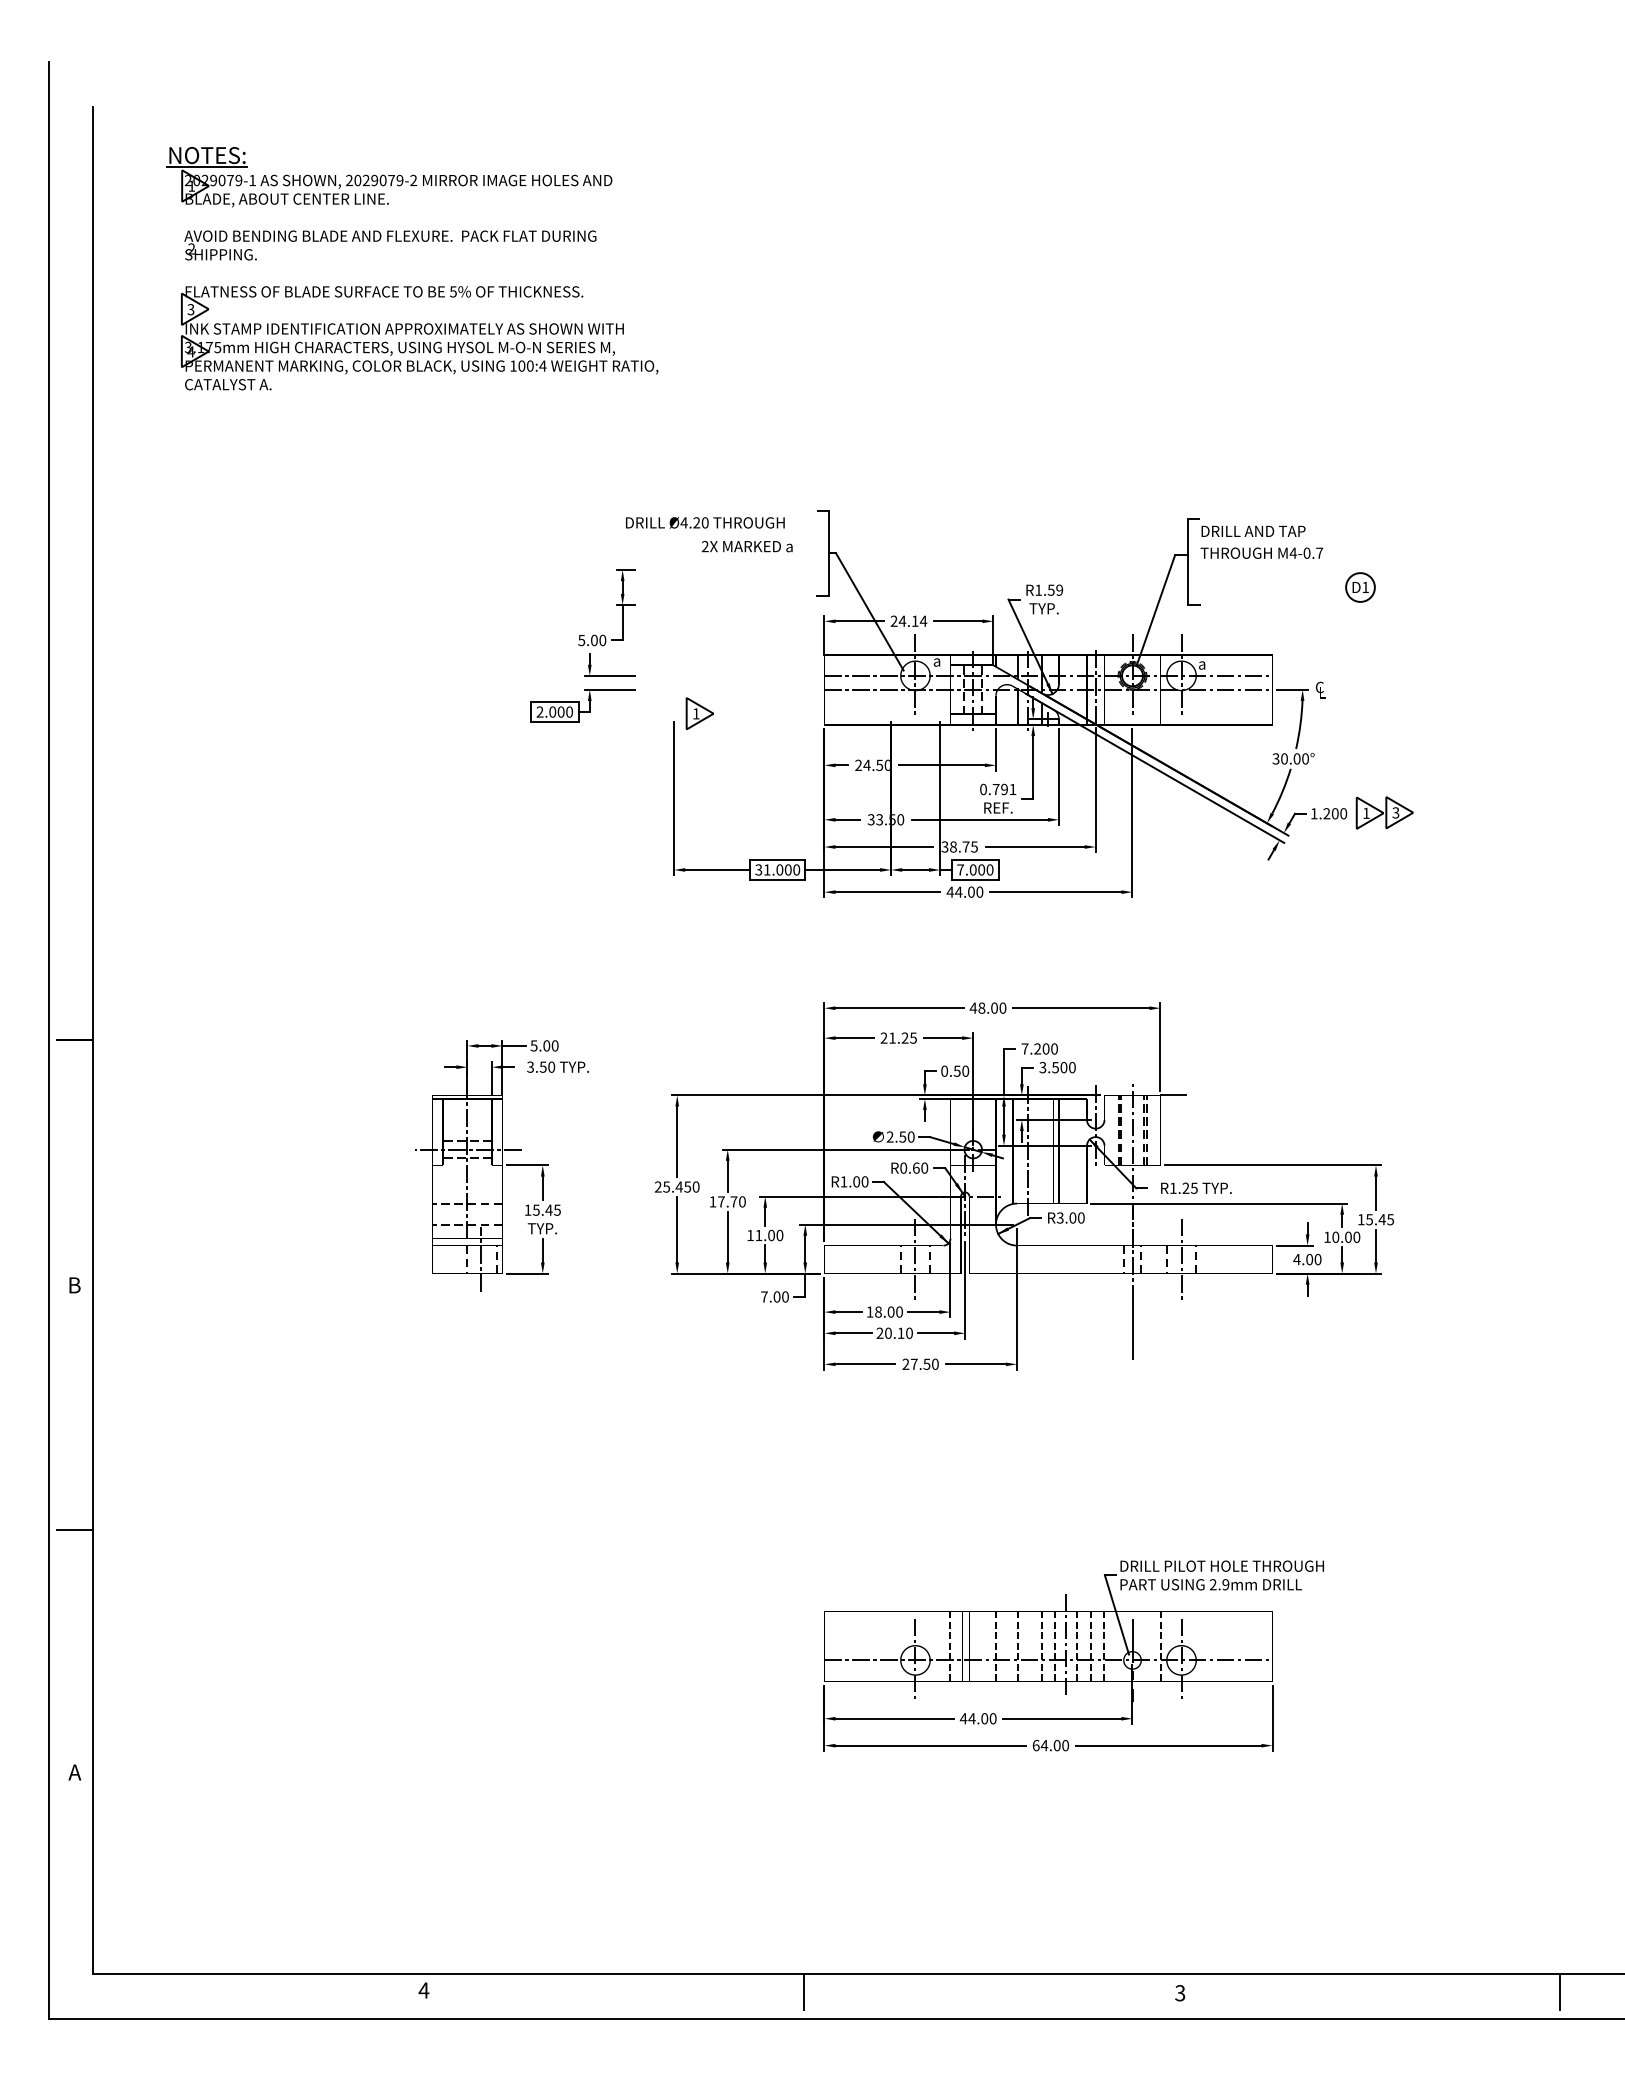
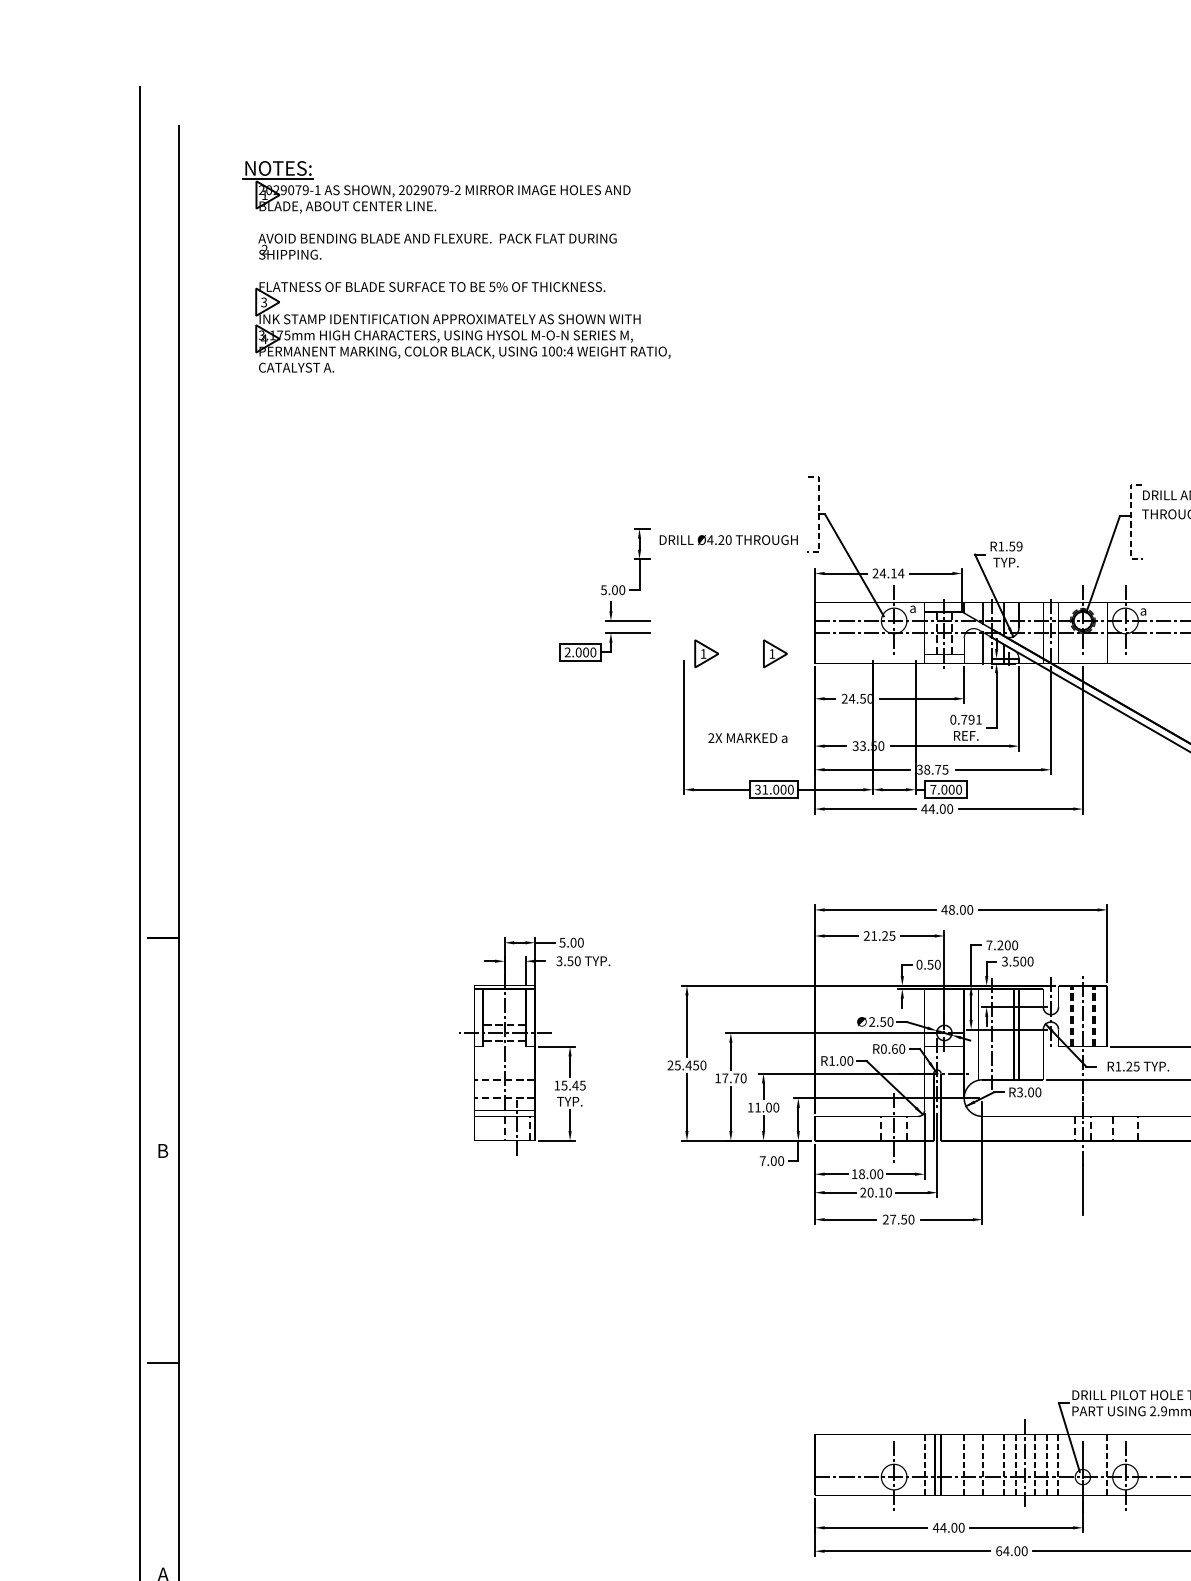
text: (705, 522) -> (728, 539), moved
text: (746, 546) -> (747, 738), moved
line: (829, 554) -> (819, 515), solid -> dashed
line: (1187, 562) -> (1130, 522), solid -> dashed
part: (778, 713) -> (775, 653), added
line: (1172, 1095) -> (1117, 985), removed
line: (1181, 1259) -> (1125, 1128), removed

